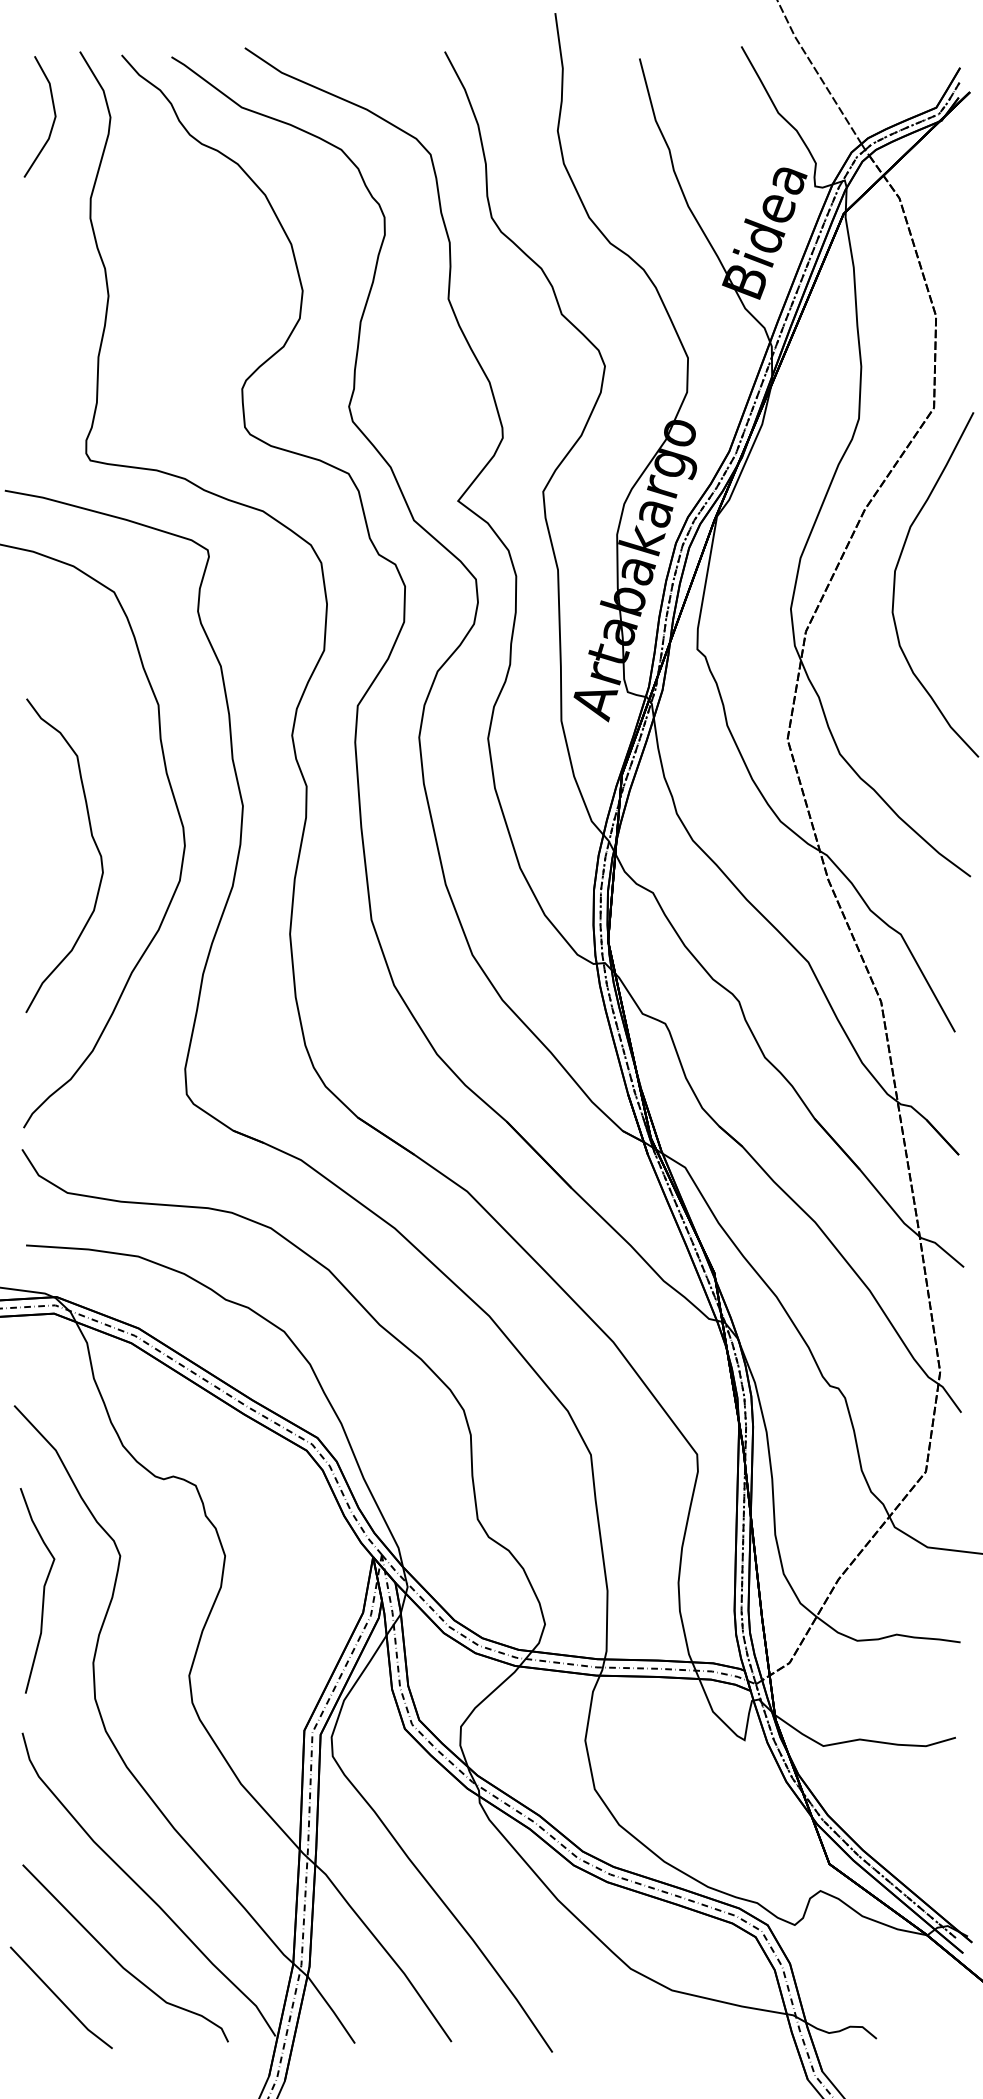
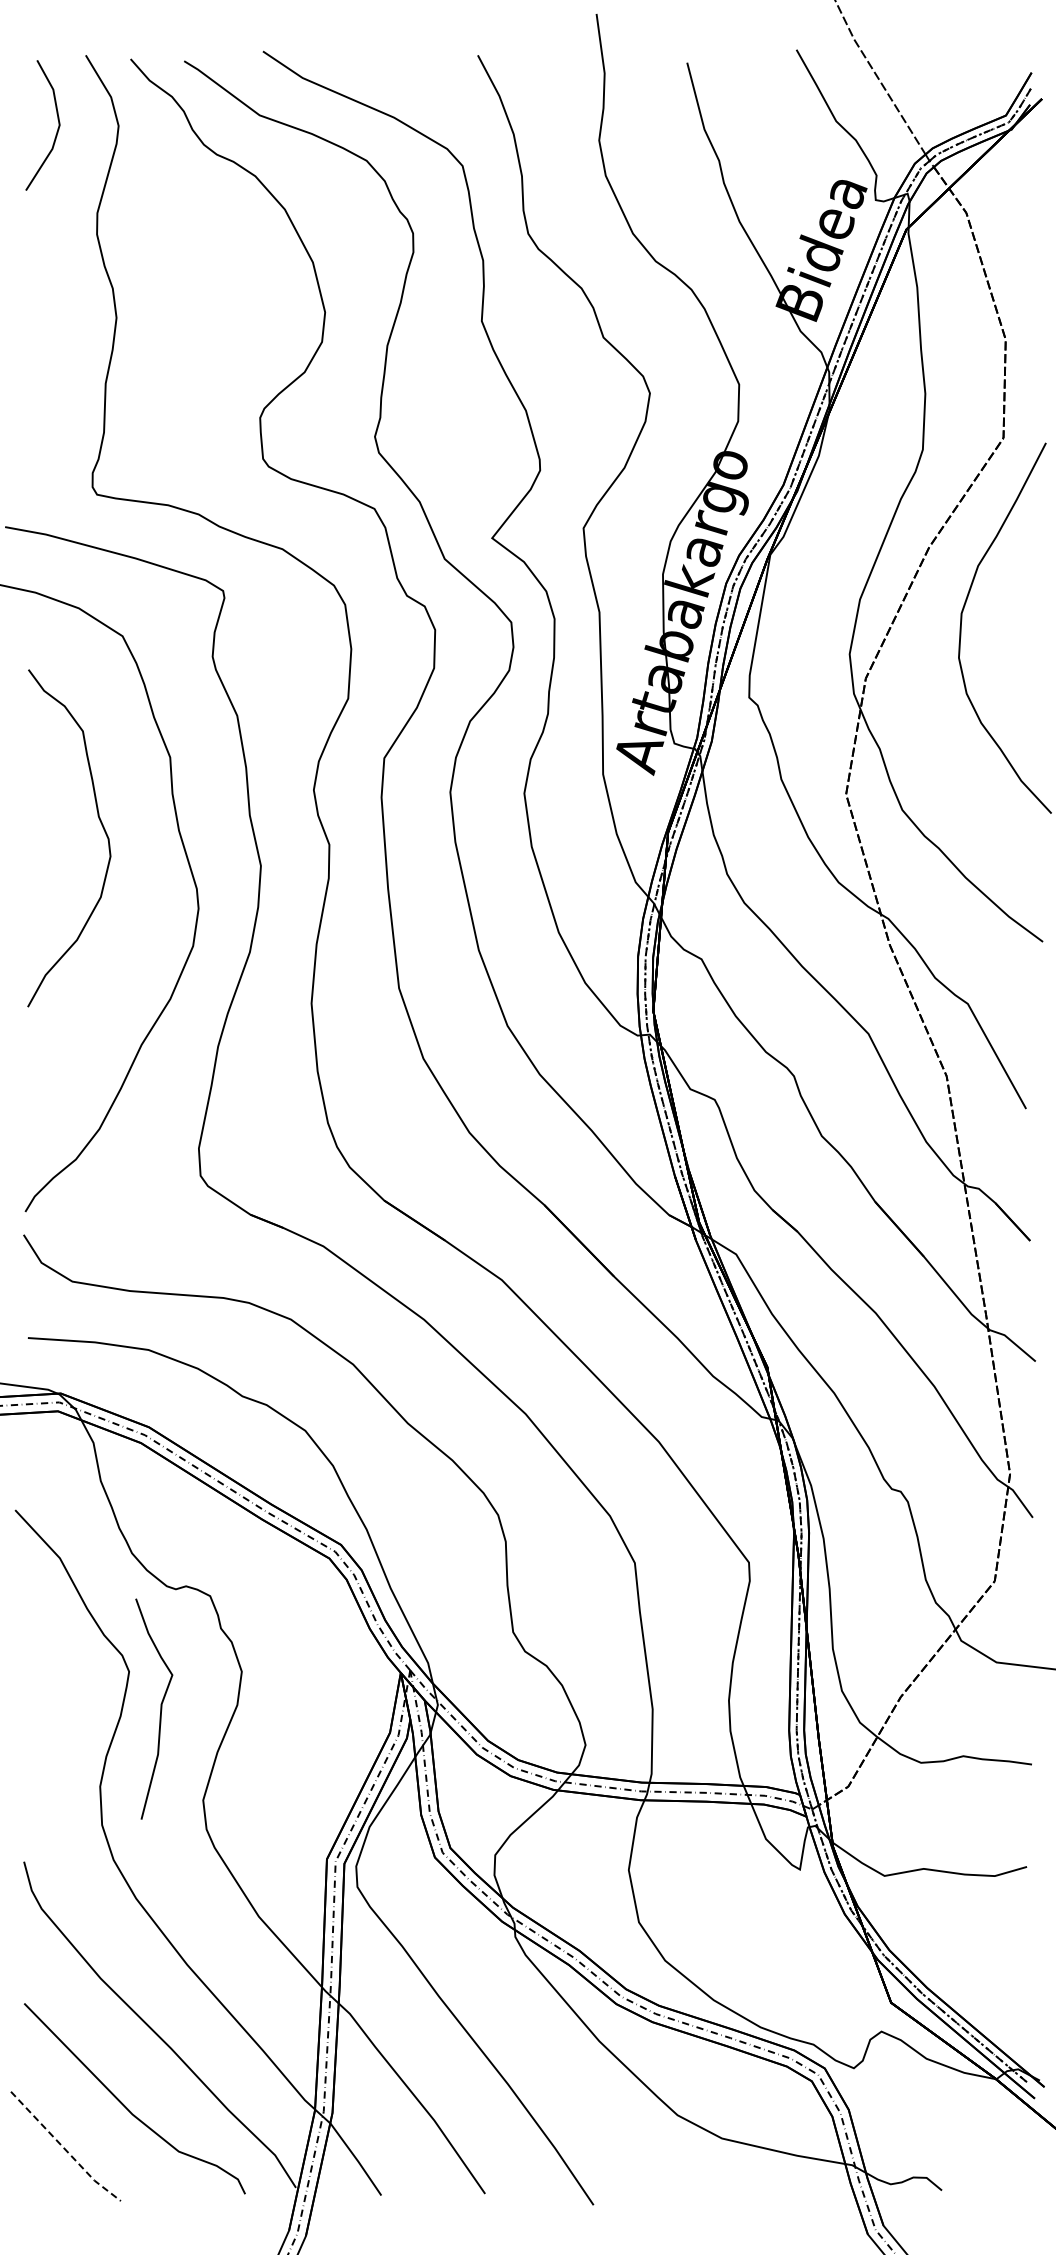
curve: (93, 841) -> (100, 823), moved
curve: (43, 1590) -> (160, 1708), moved
line: (60, 1999) -> (64, 2148), solid -> dashed

